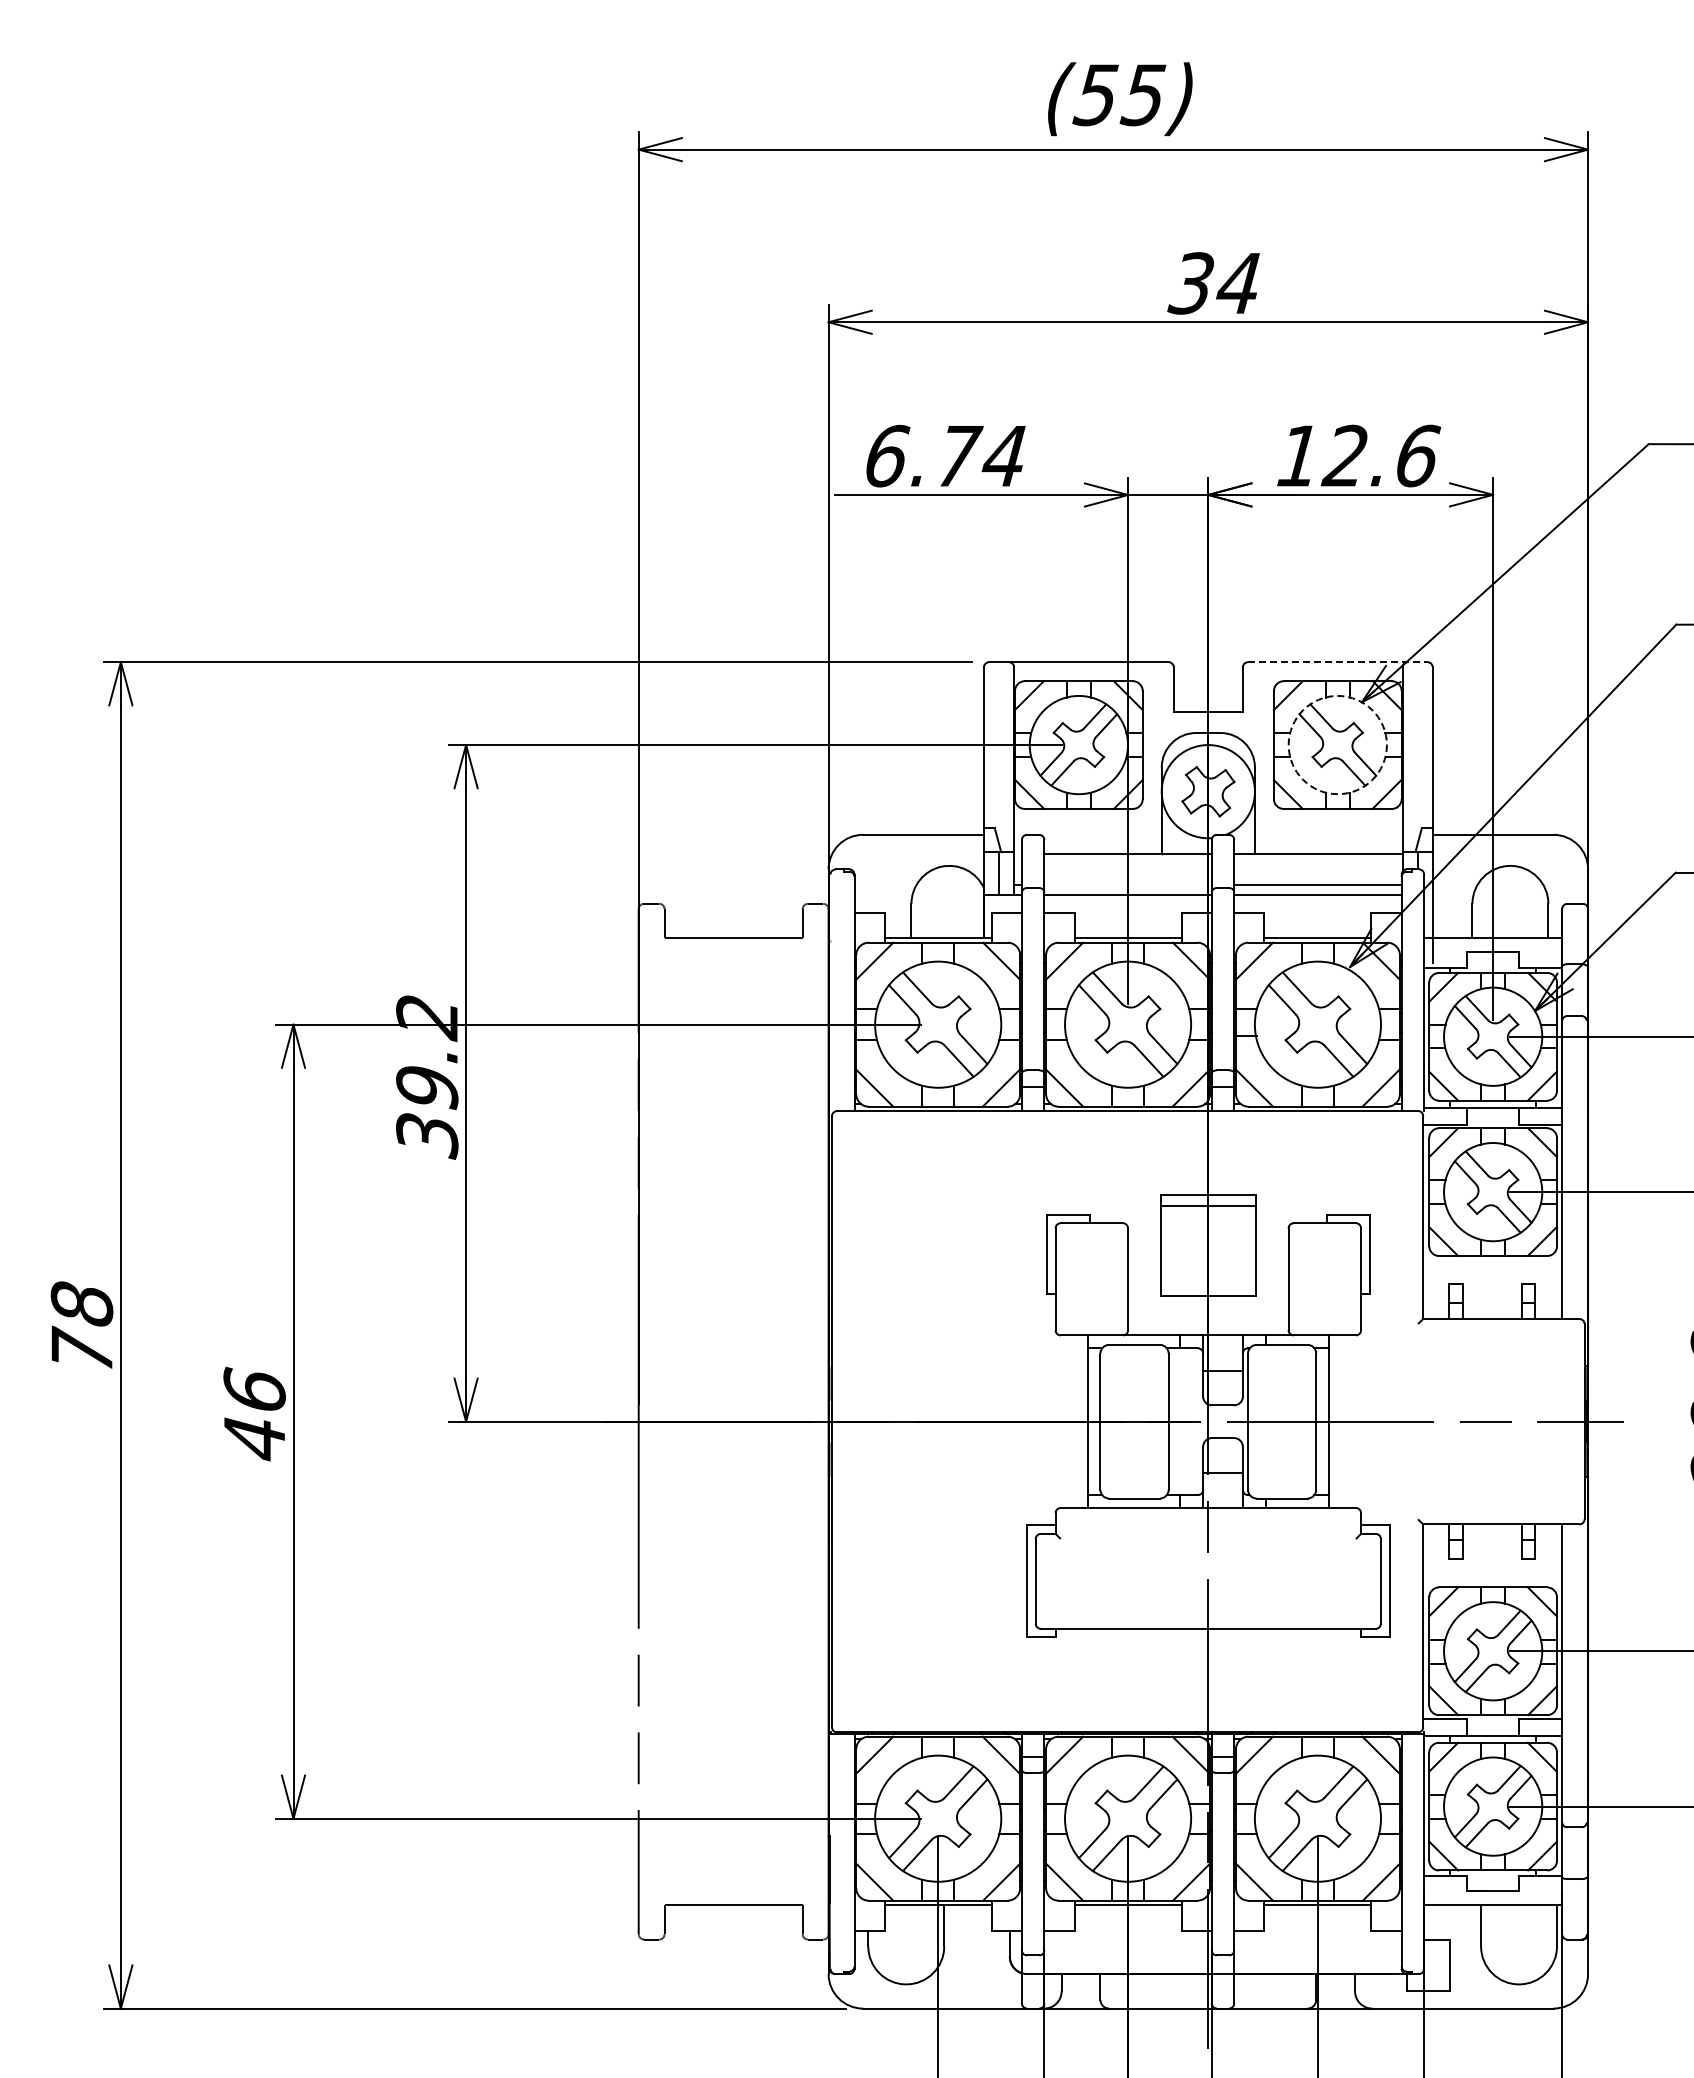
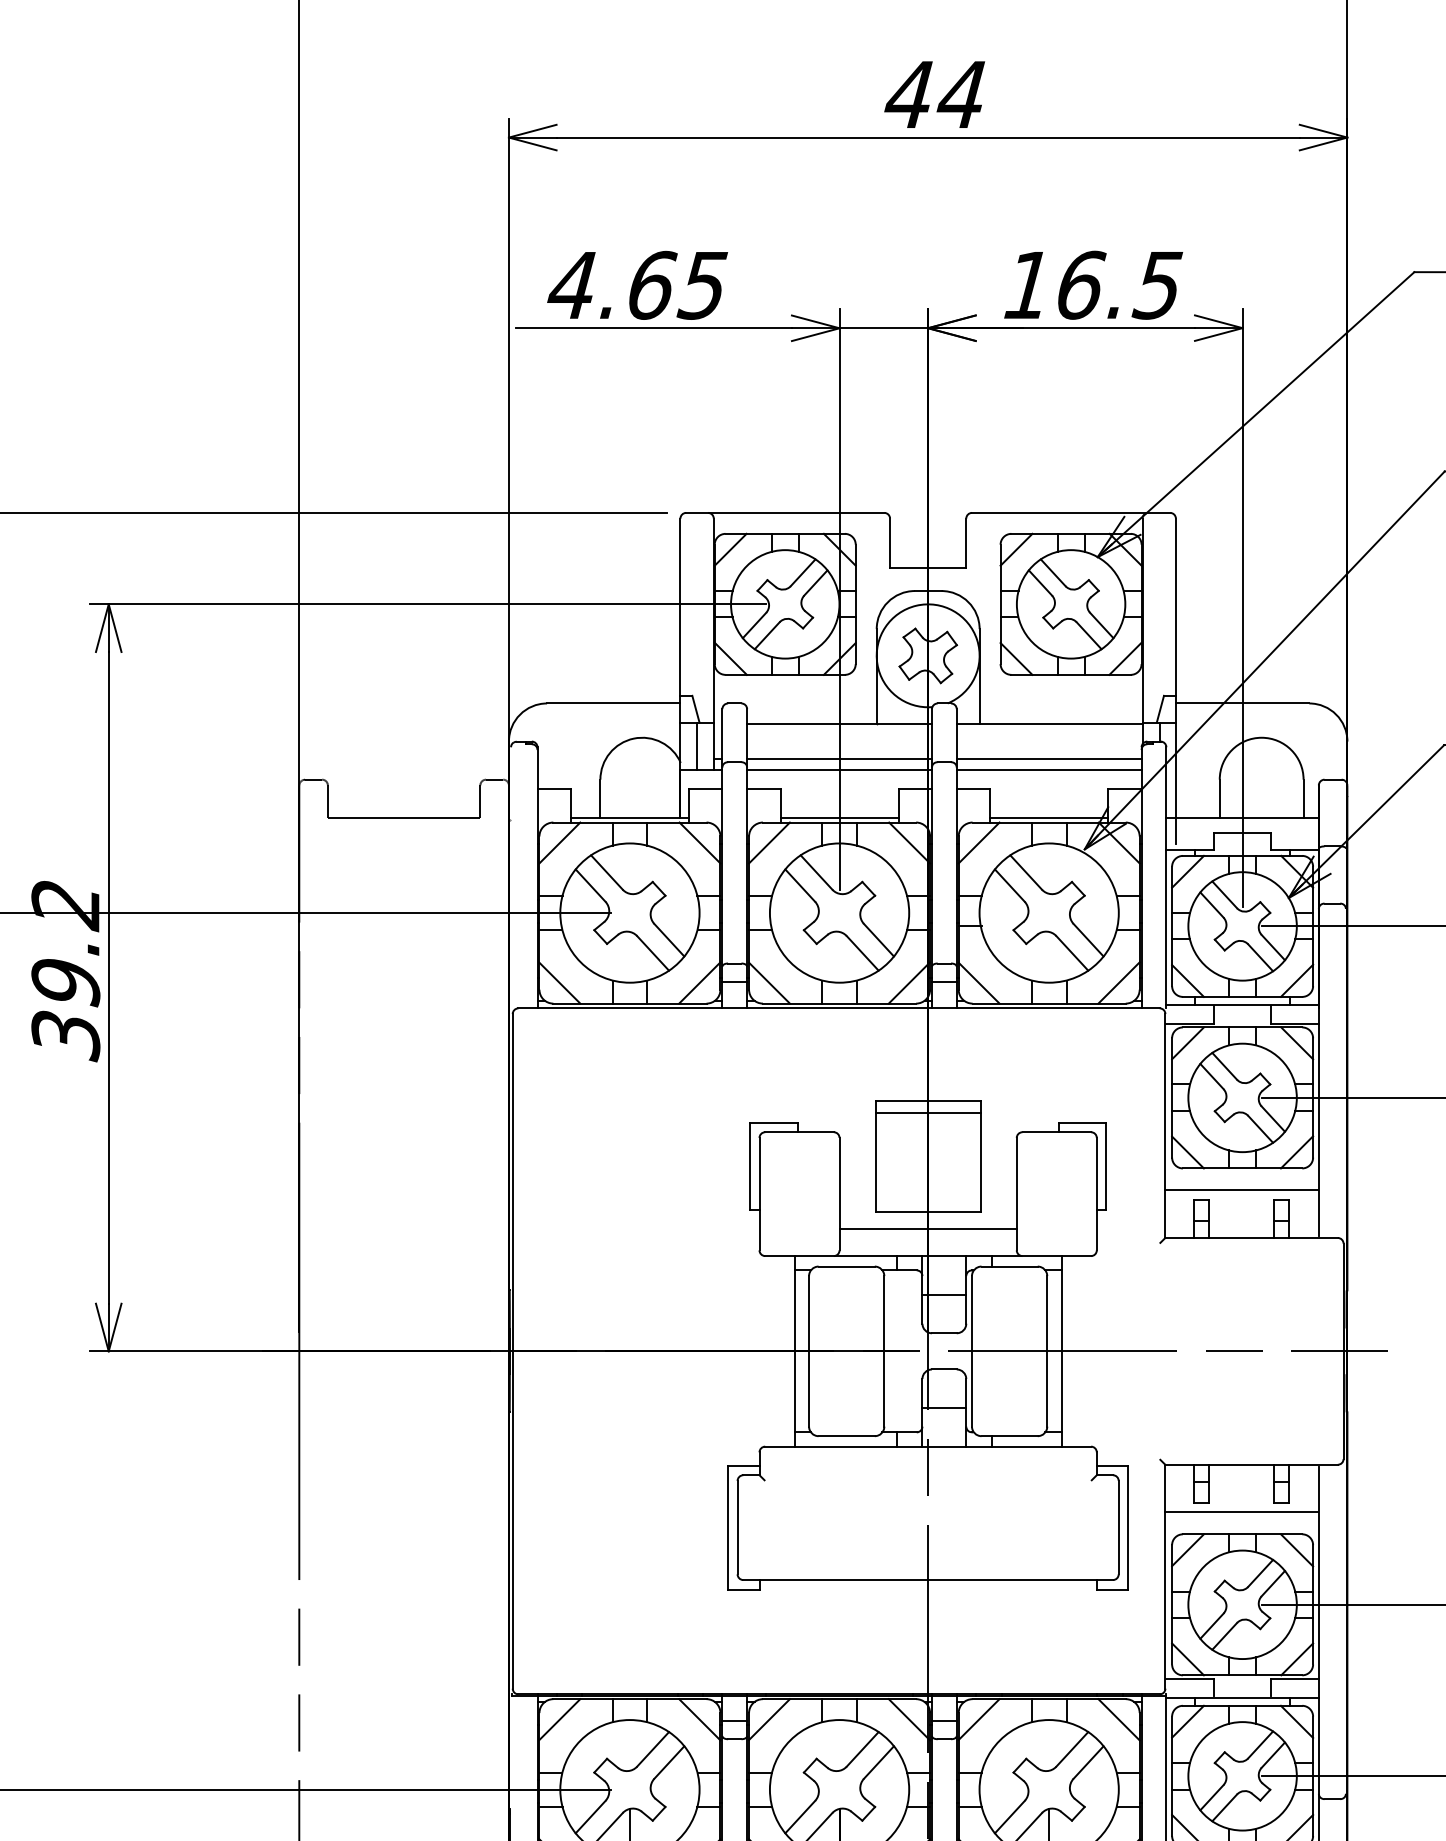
text: (1190, 283) -> (908, 94), 34 -> 44
text: (944, 455) -> (636, 284), 6.74 -> 4.65
text: (1380, 455) -> (1118, 284), 12.6 -> 16.5
line: (1337, 662) -> (1070, 513), dashed -> solid
circle: (1337, 744) -> (1070, 603), dashed -> solid
line: (1127, 884) -> (838, 758), added
line: (1492, 1275) -> (1241, 1189), added
line: (1208, 1310) -> (928, 1228), added
line: (1492, 1567) -> (1241, 1512), added

